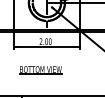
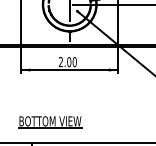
part: (40, 70) -> (49, 122), moved

